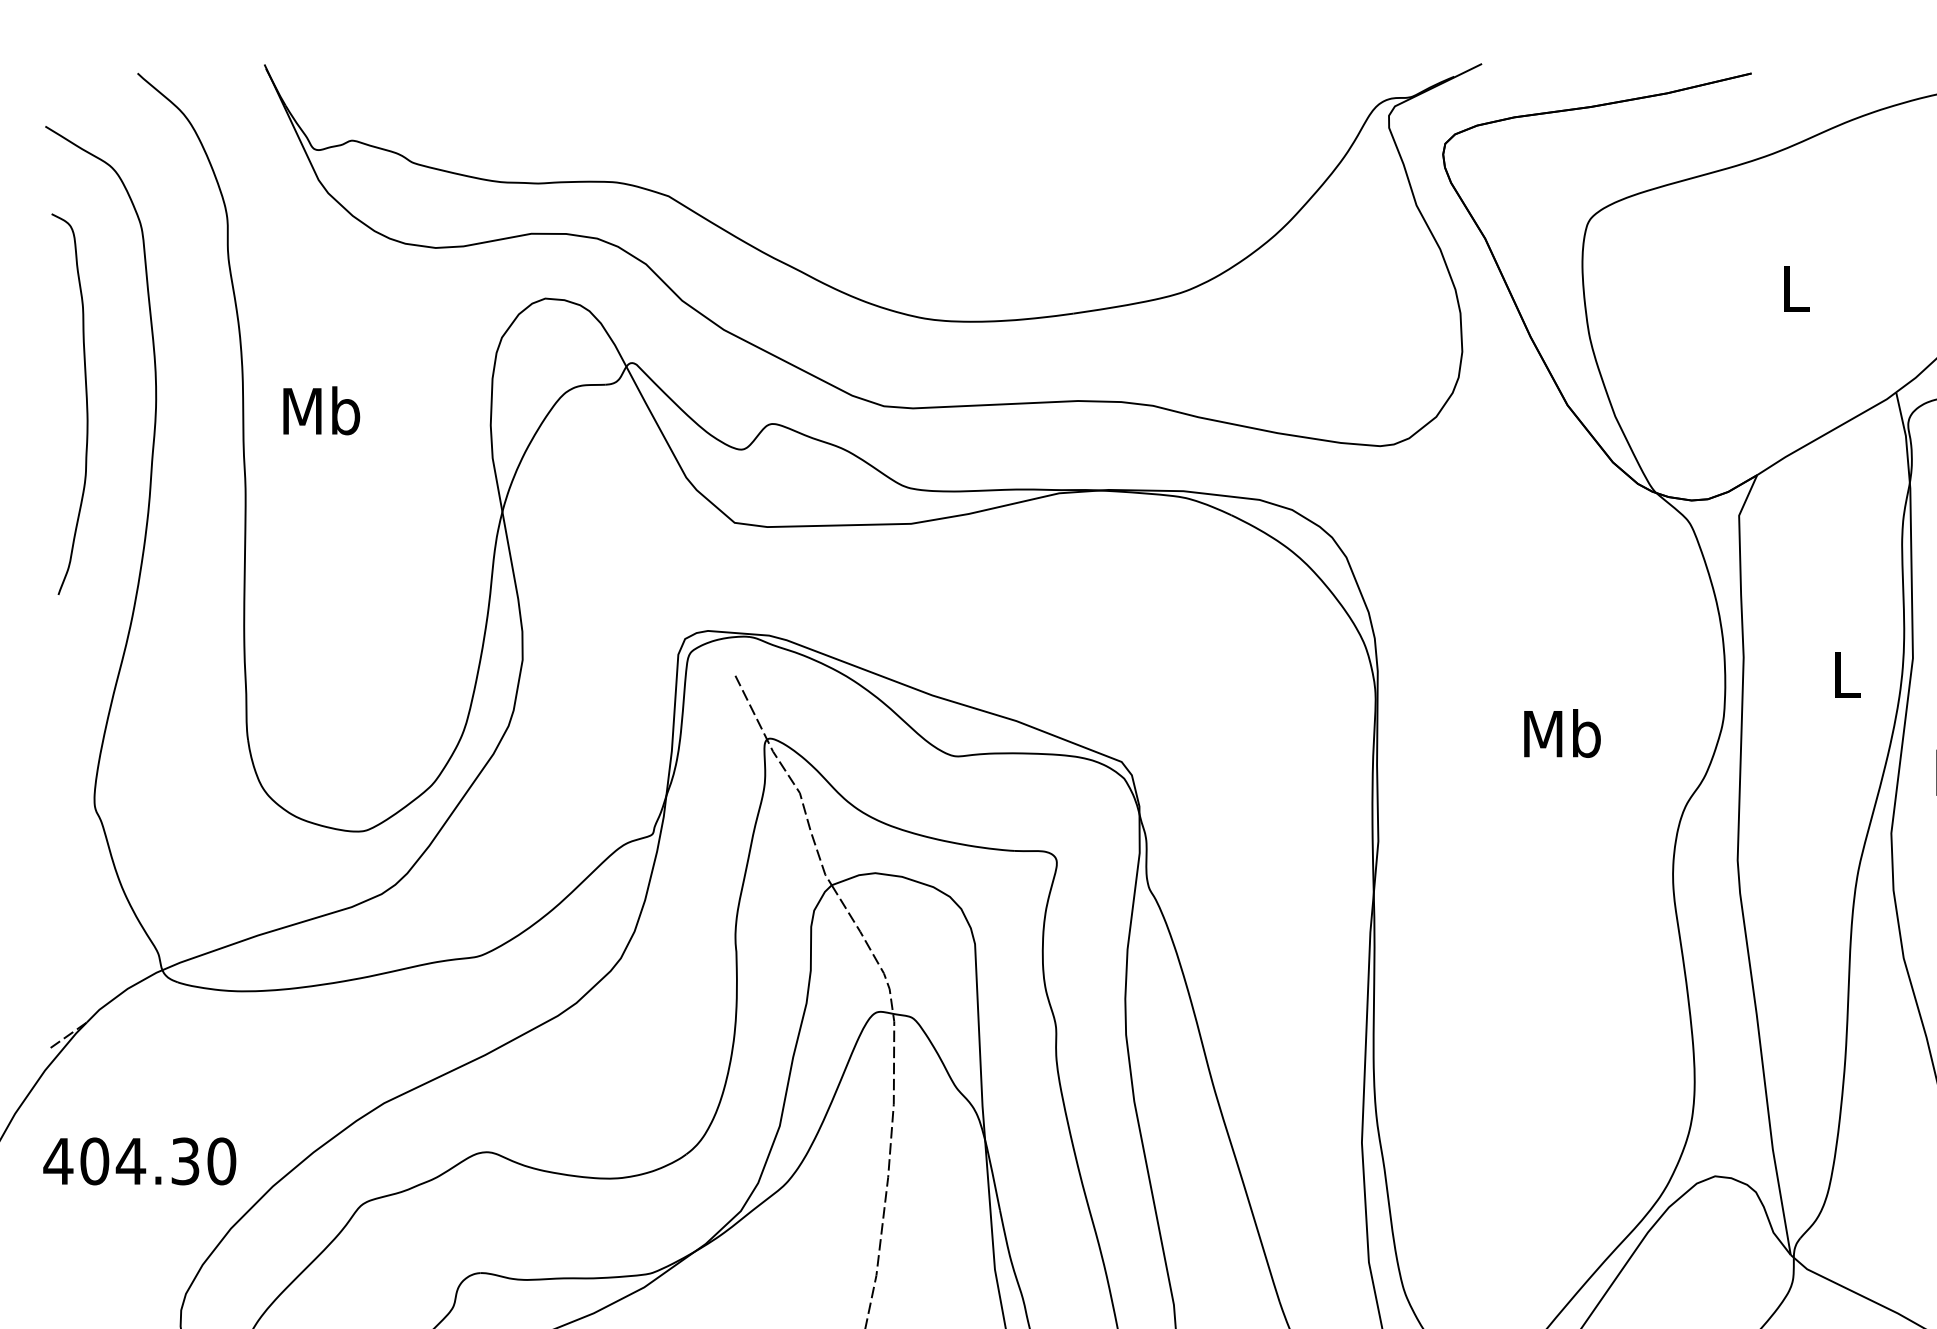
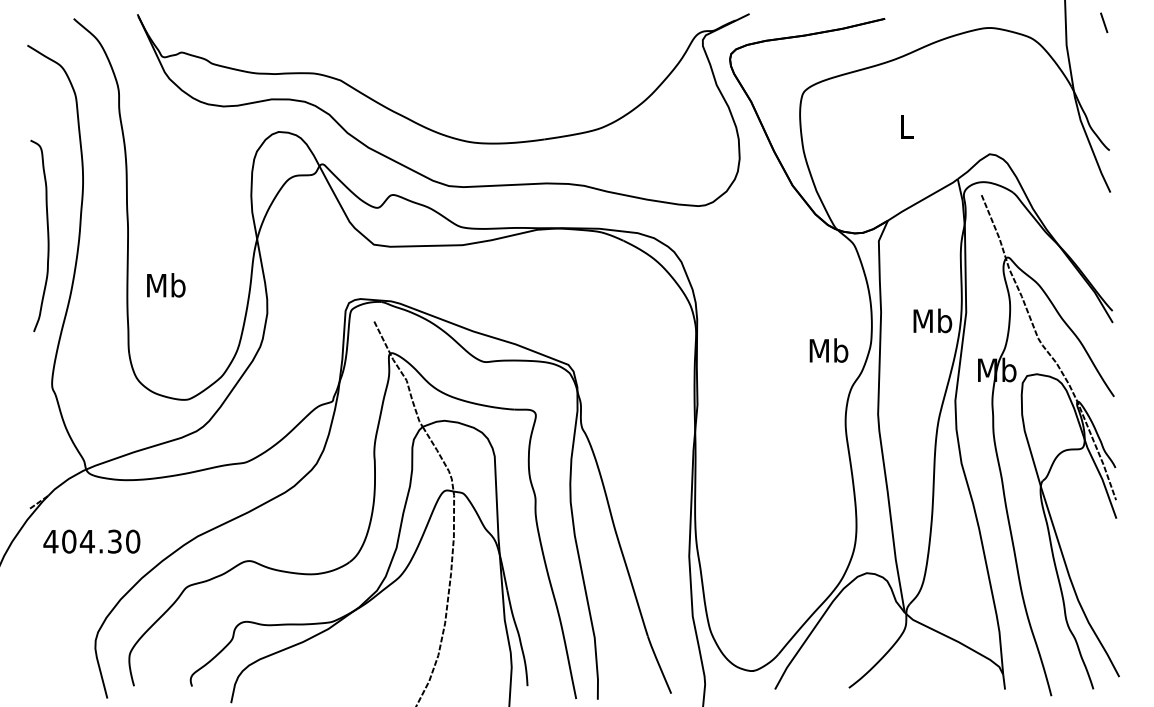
curve: (85, 403) -> (47, 235), moved
text: (322, 411) -> (166, 285), moved
text: (1845, 673) -> (932, 320), L -> Mb
text: (1561, 733) -> (828, 350), moved
text: (139, 1161) -> (91, 541), moved

